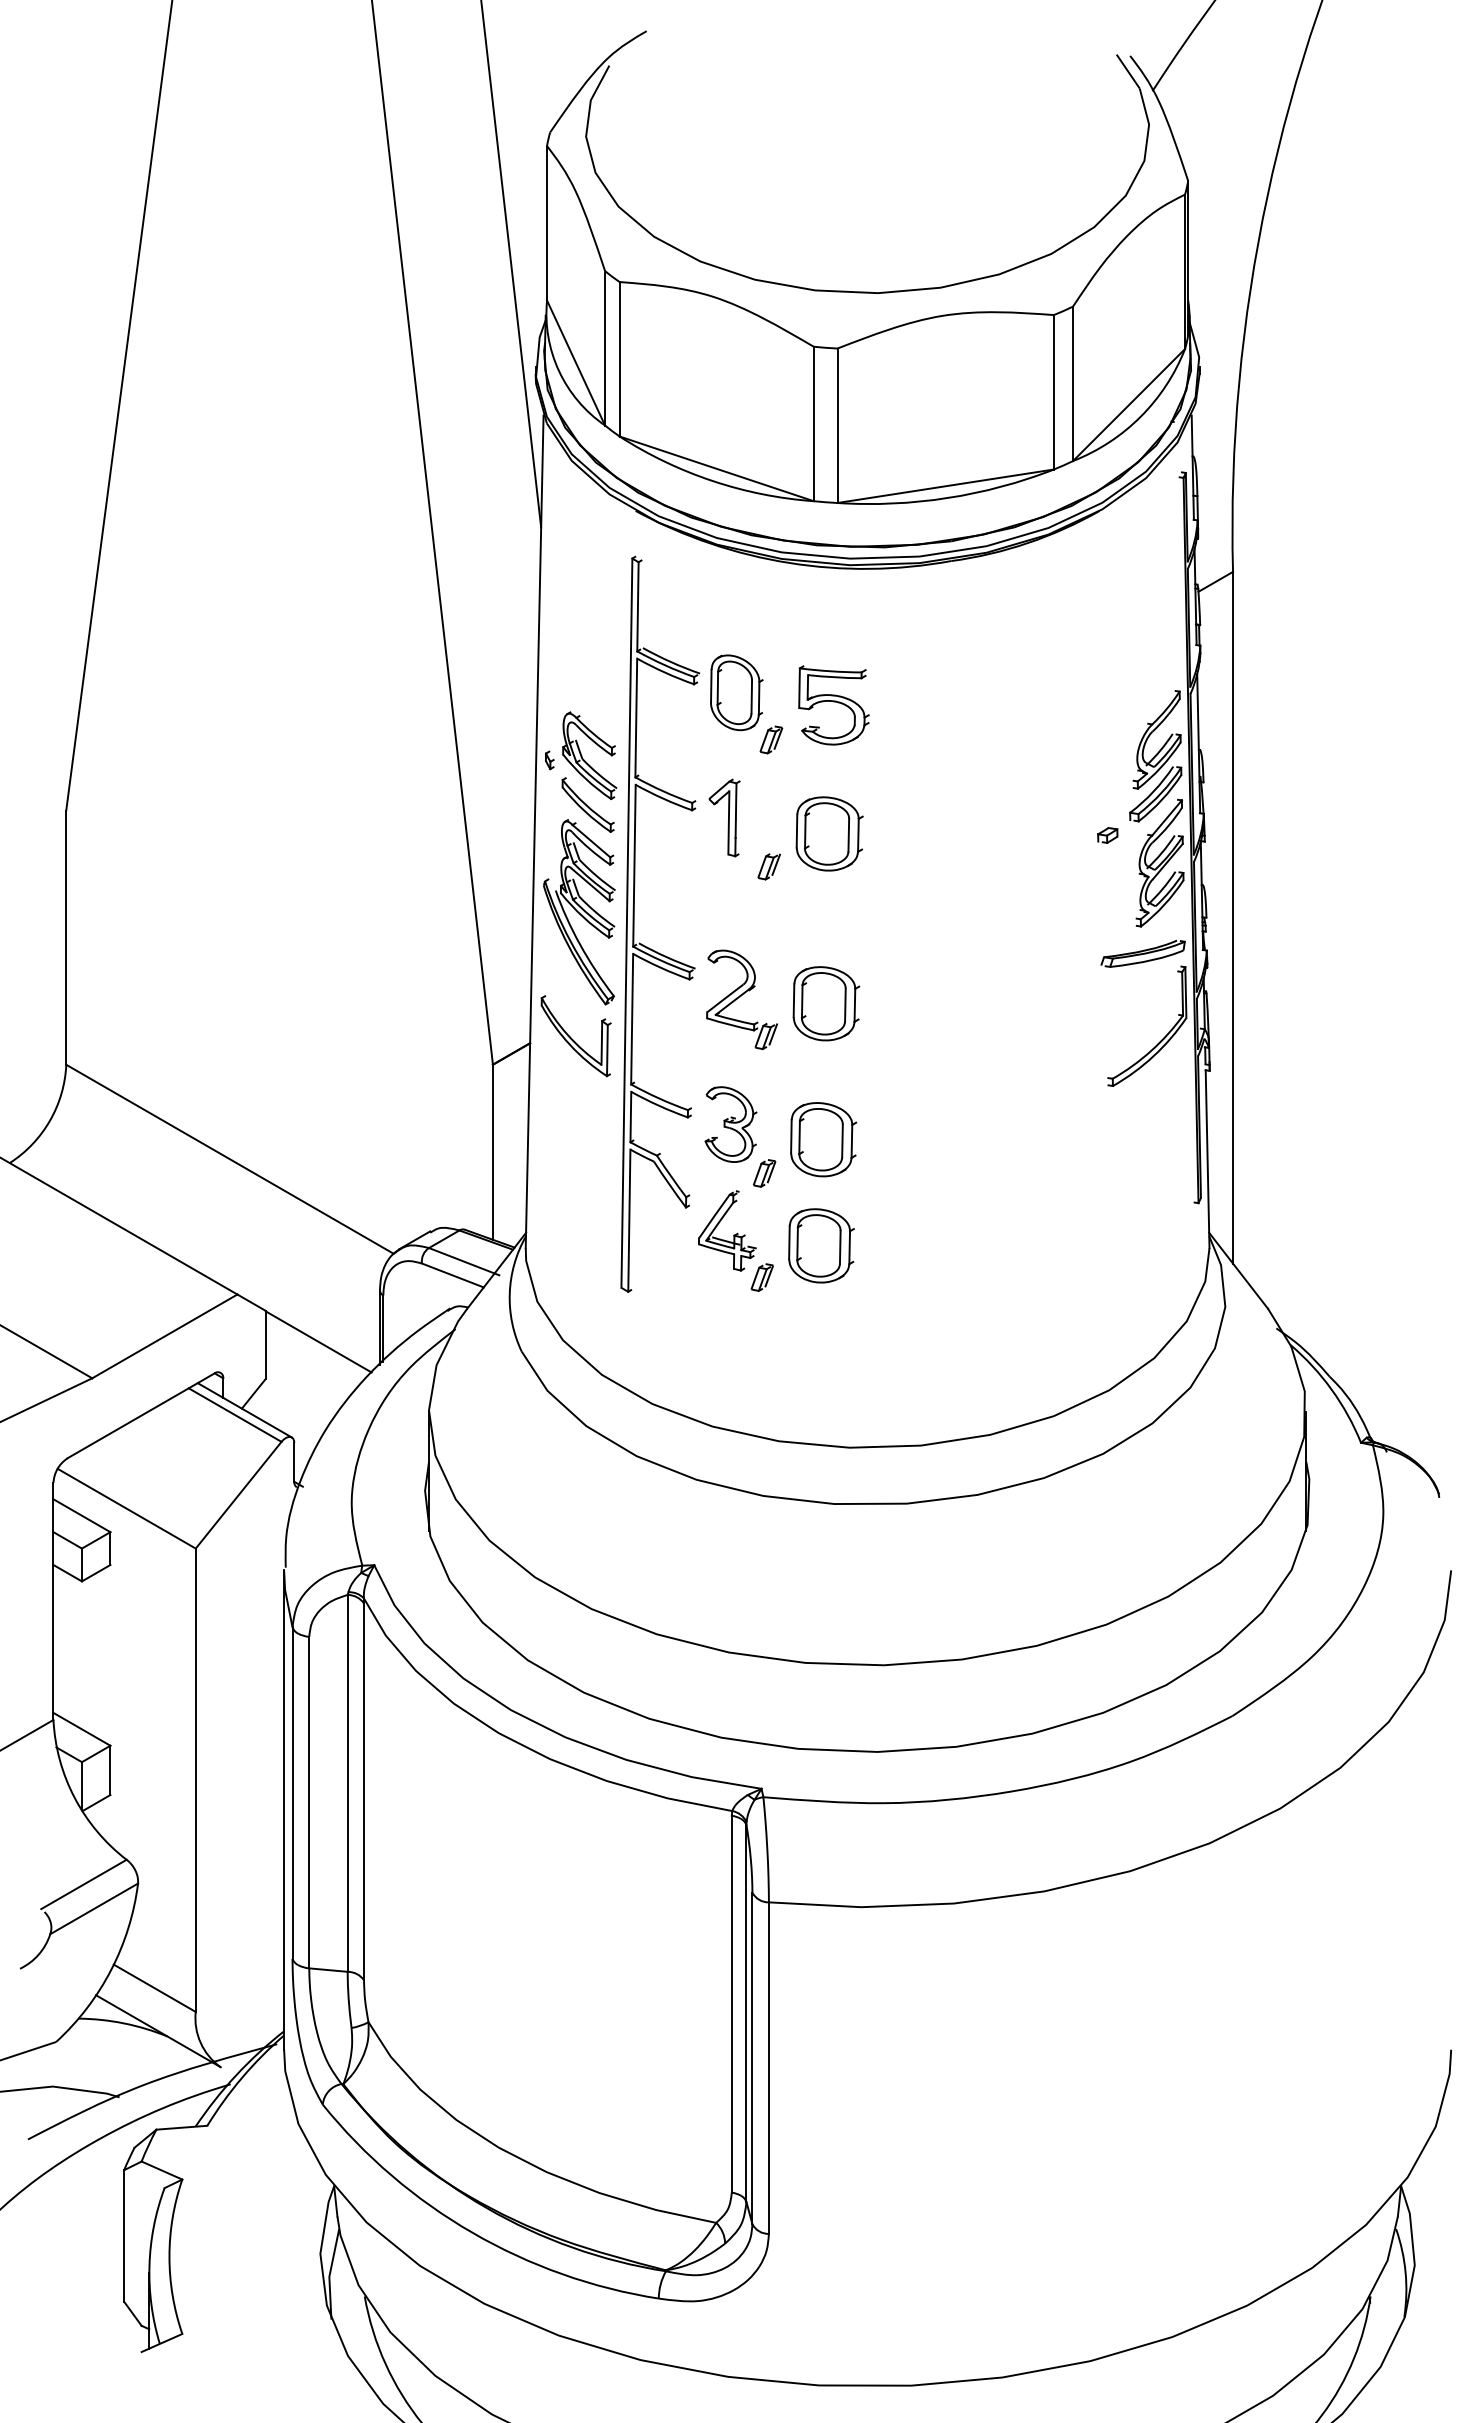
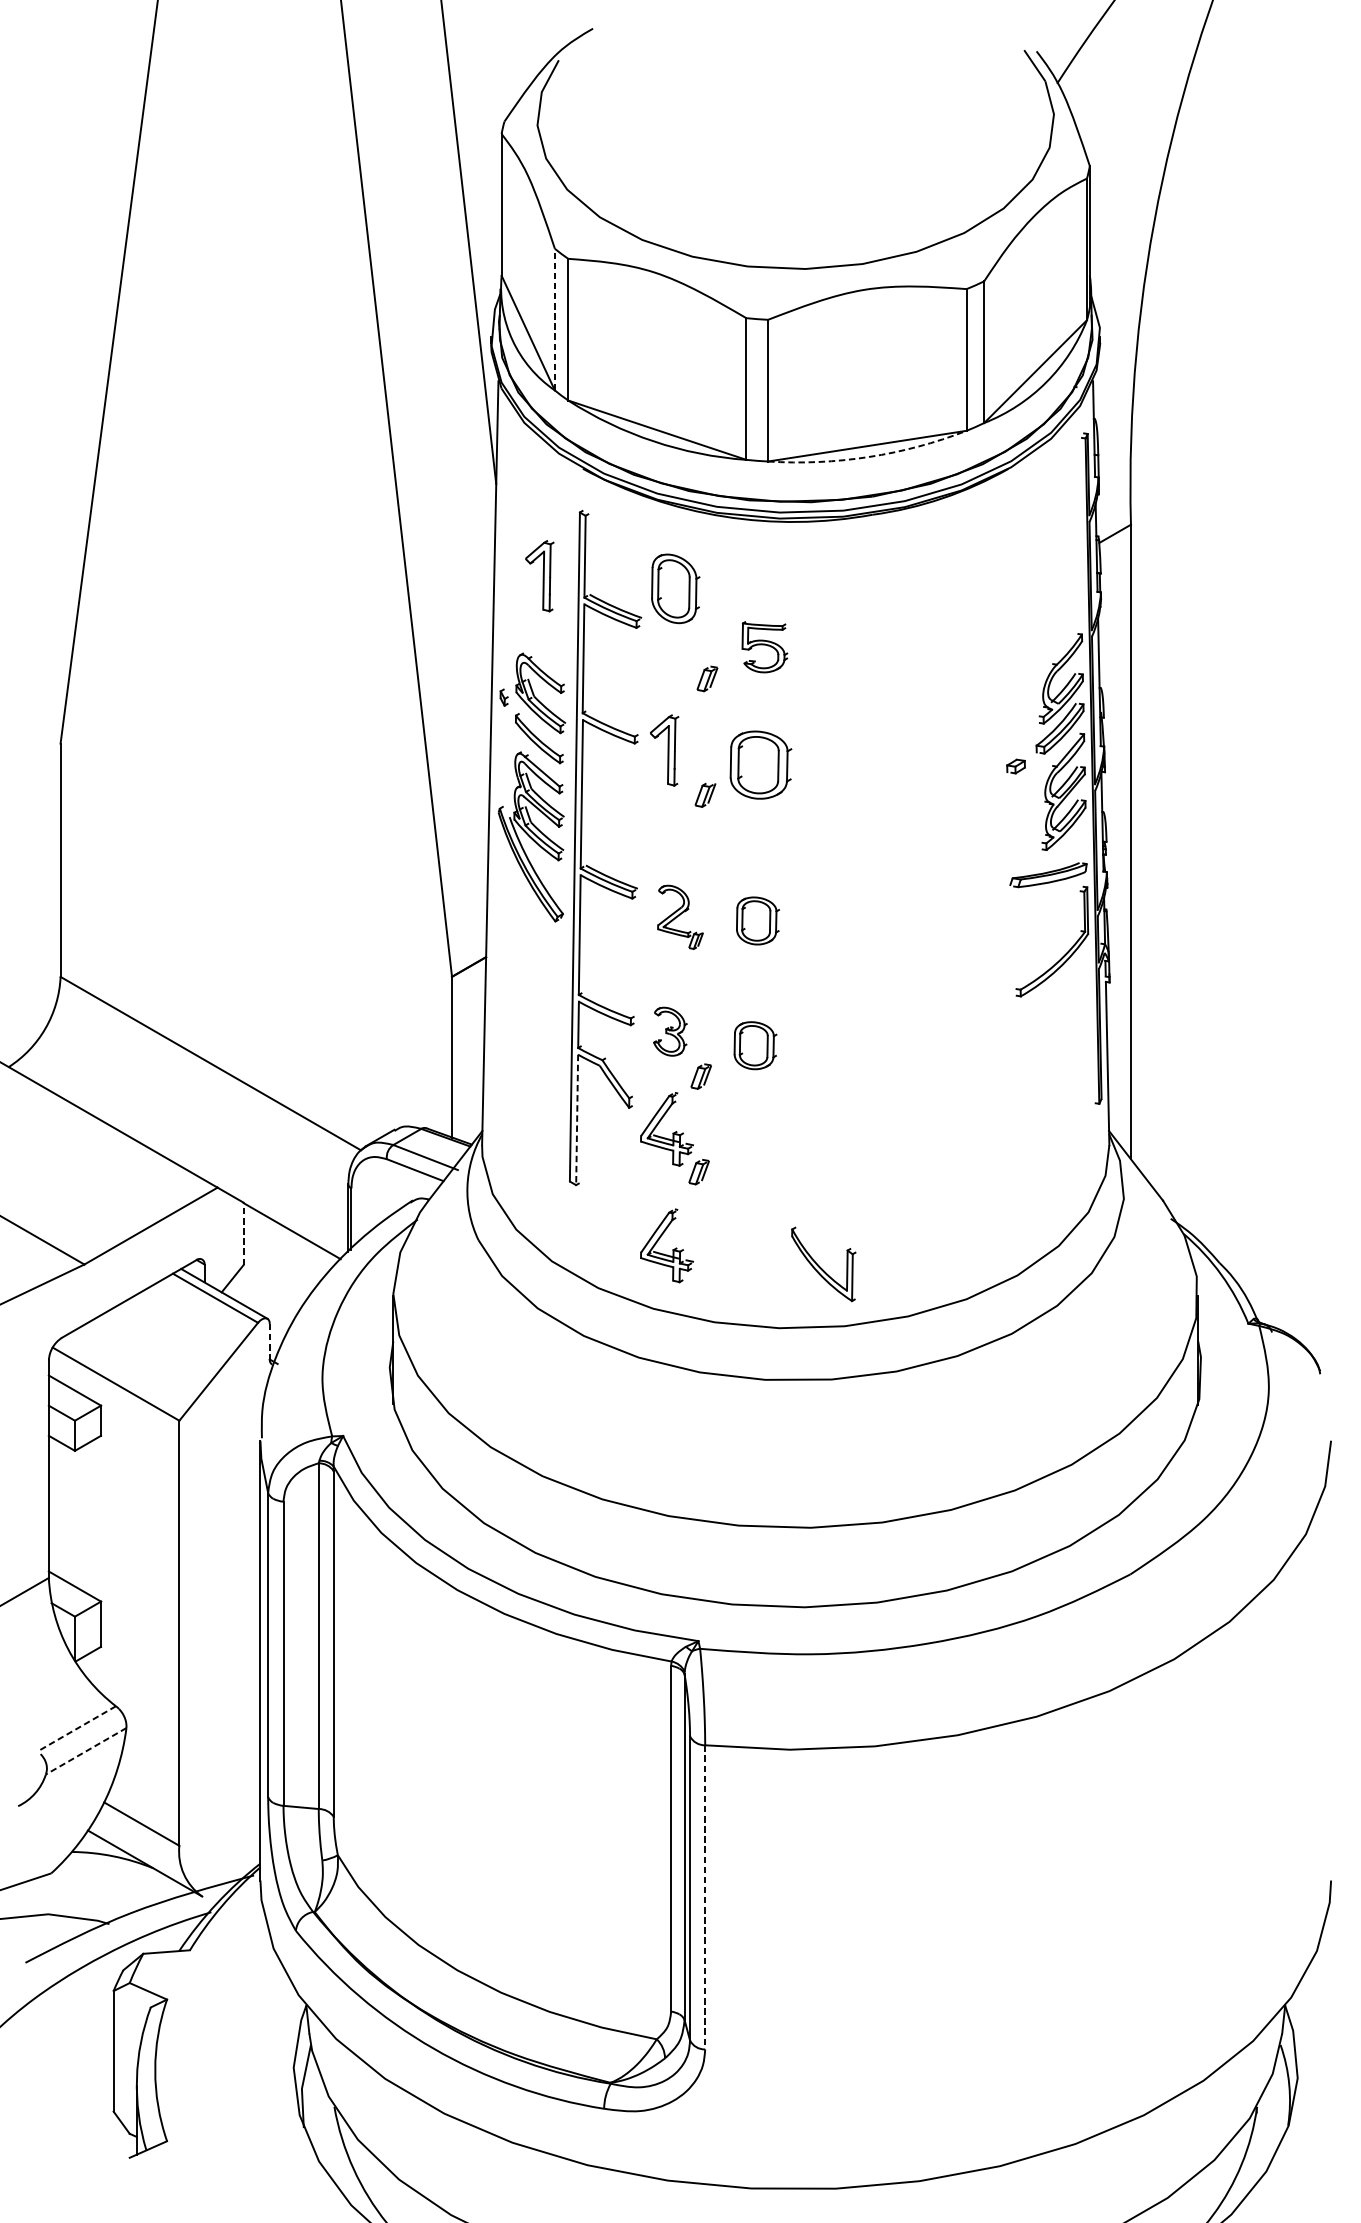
line: (605, 347) -> (555, 318), solid -> dashed
arc: (947, 498) -> (869, 457), solid -> dashed
part: (588, 627) -> (539, 575), added
part: (736, 692) -> (675, 588), moved
part: (833, 705) -> (764, 647), size x0.7
part: (741, 999) -> (680, 917), size x0.7
part: (826, 1003) -> (758, 920), size x0.7
part: (575, 1036) -> (823, 1264), moved
part: (730, 1124) -> (669, 1031), size x0.7
part: (823, 1139) -> (755, 1045), size x0.7
line: (629, 1221) -> (577, 1120), solid -> dashed
part: (821, 1245) -> (753, 1142), removed
line: (265, 1344) -> (243, 1233), solid -> dashed
part: (733, 1361) -> (672, 1249), added
line: (294, 1462) -> (269, 1341), solid -> dashed
line: (83, 1884) -> (76, 1728), solid -> dashed
line: (94, 1908) -> (86, 1750), solid -> dashed
line: (768, 2068) -> (704, 1897), solid -> dashed

